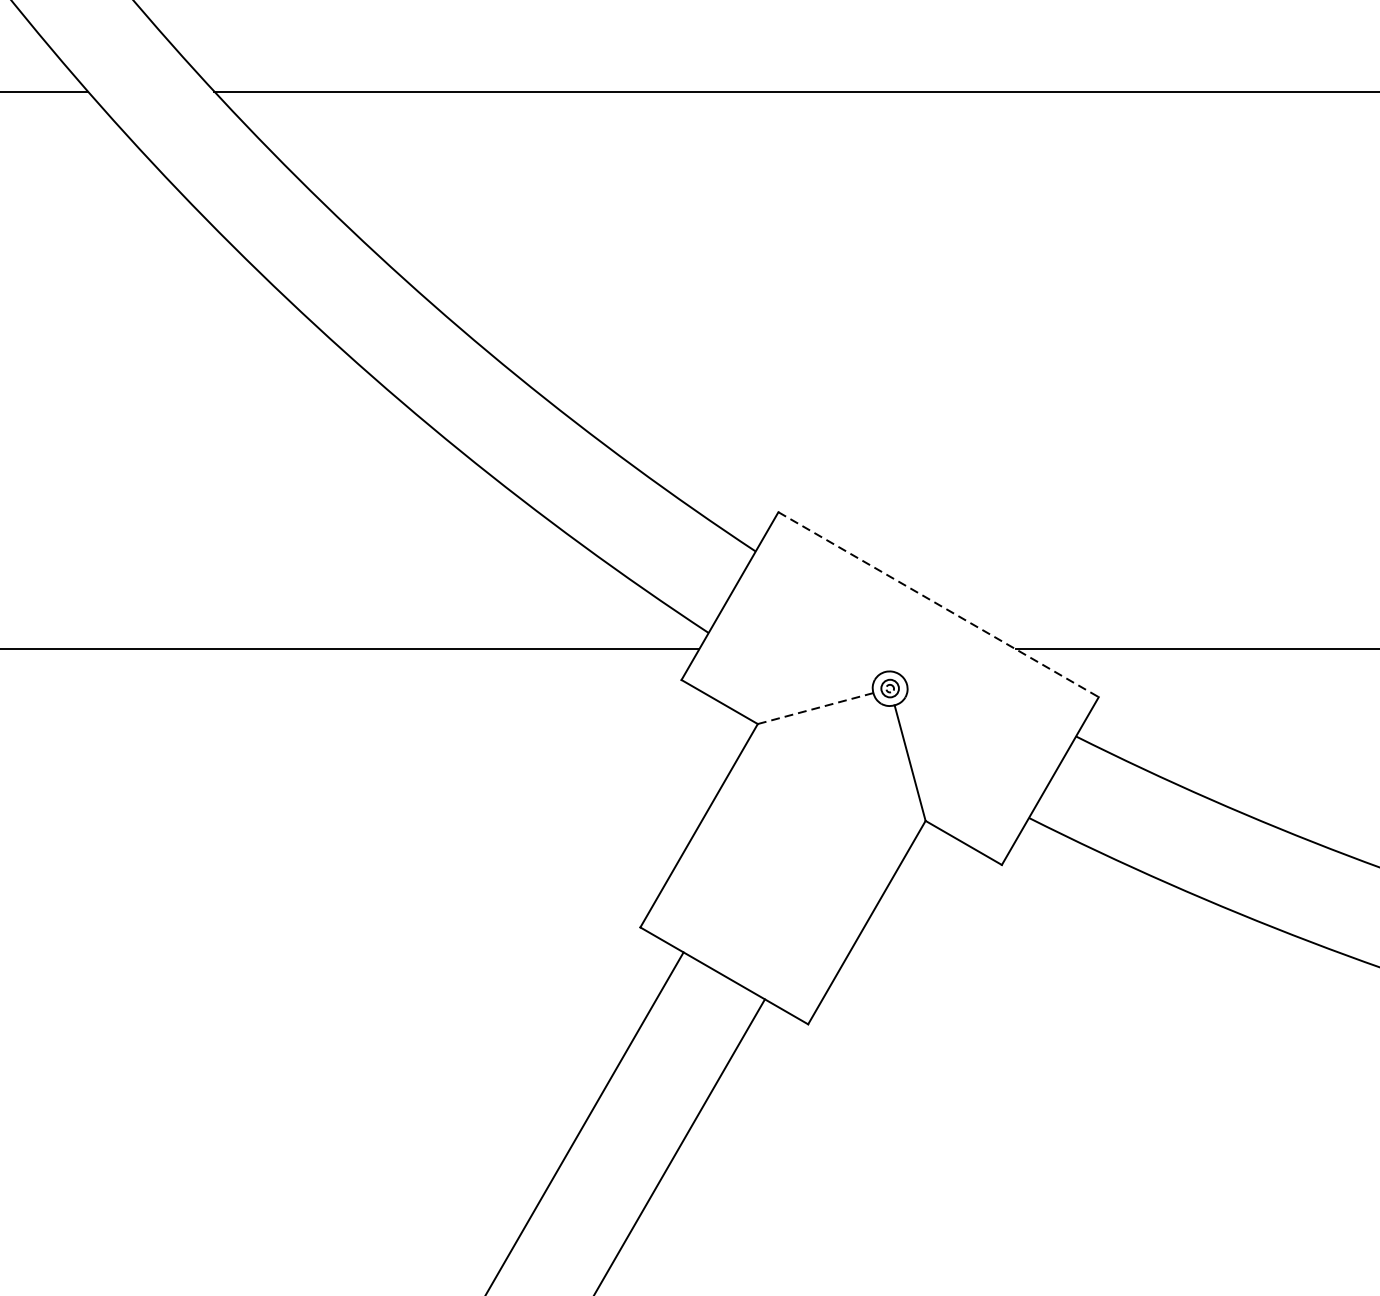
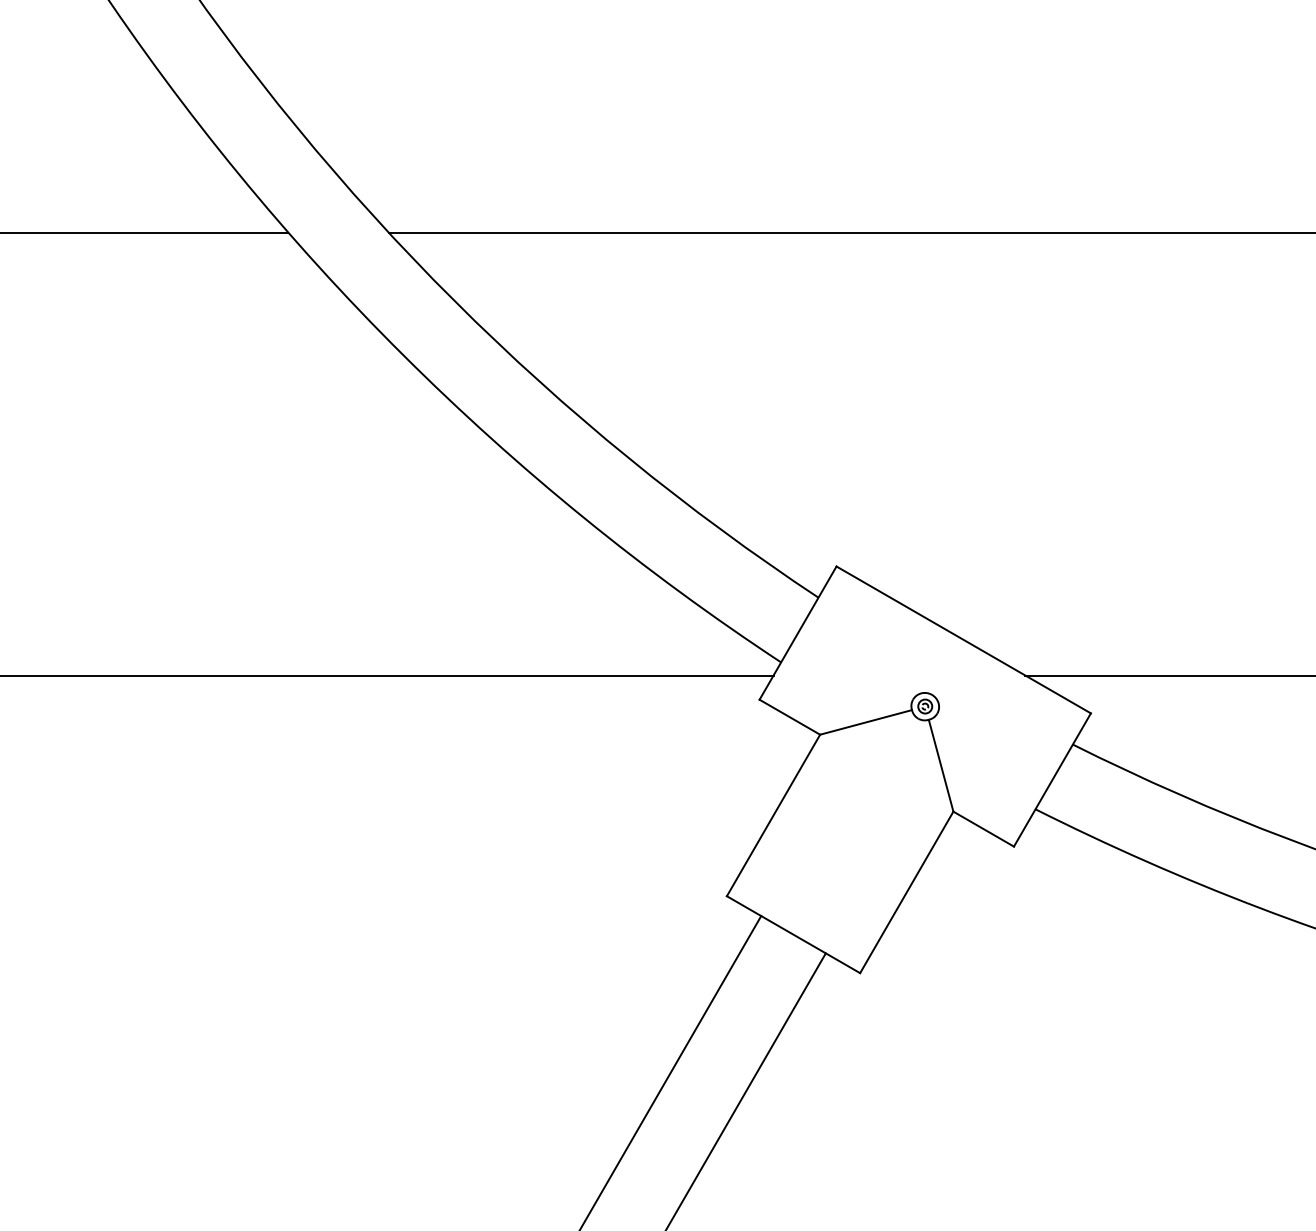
line: (938, 604) -> (963, 639), dashed -> solid
line: (816, 708) -> (866, 722), dashed -> solid

